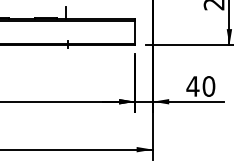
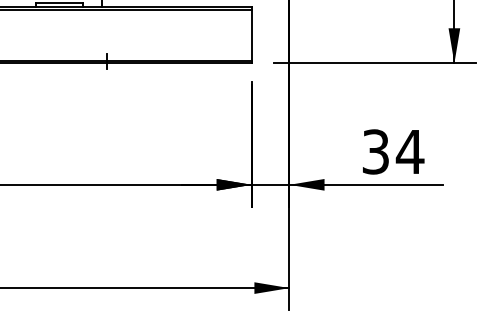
text: (200, 86) -> (392, 151), 40 -> 34

